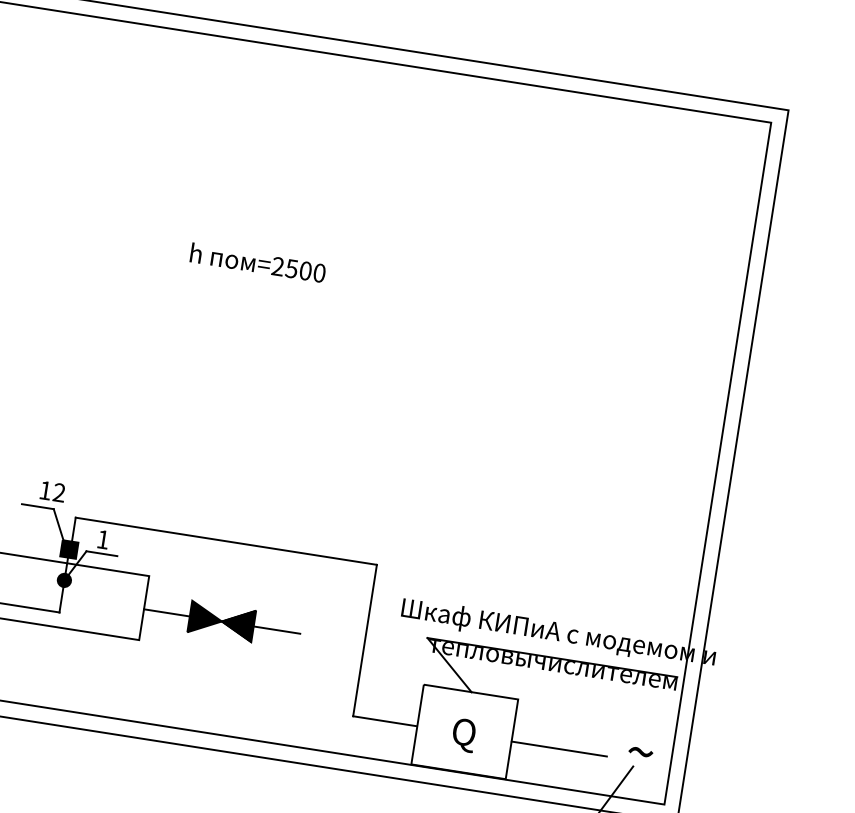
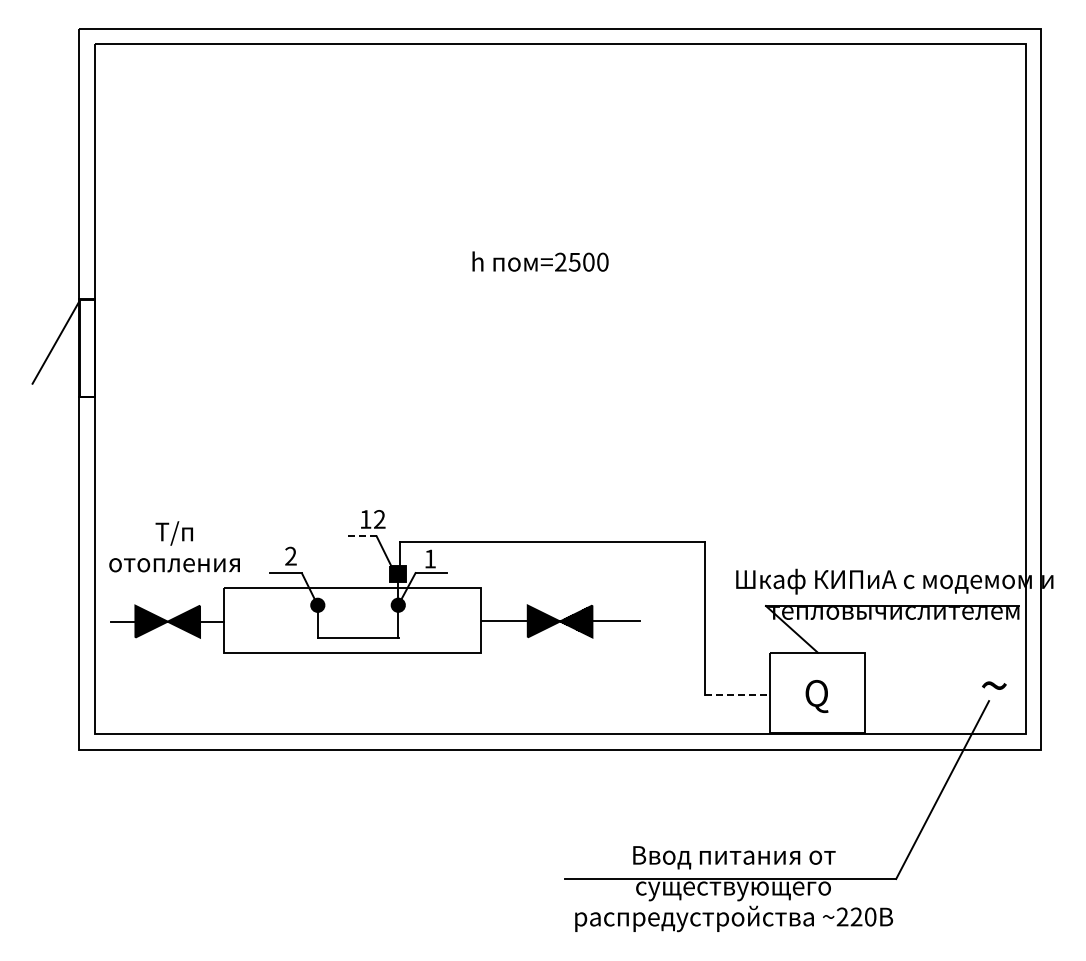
line: (37, 506) -> (360, 536), solid -> dashed
line: (385, 721) -> (737, 694), solid -> dashed
line: (559, 749) -> (913, 695), removed

